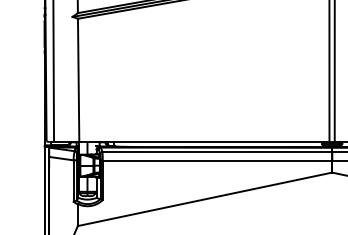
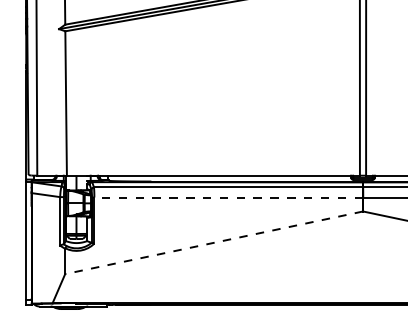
line: (217, 160) -> (228, 197), solid -> dashed
line: (204, 199) -> (213, 242), solid -> dashed

